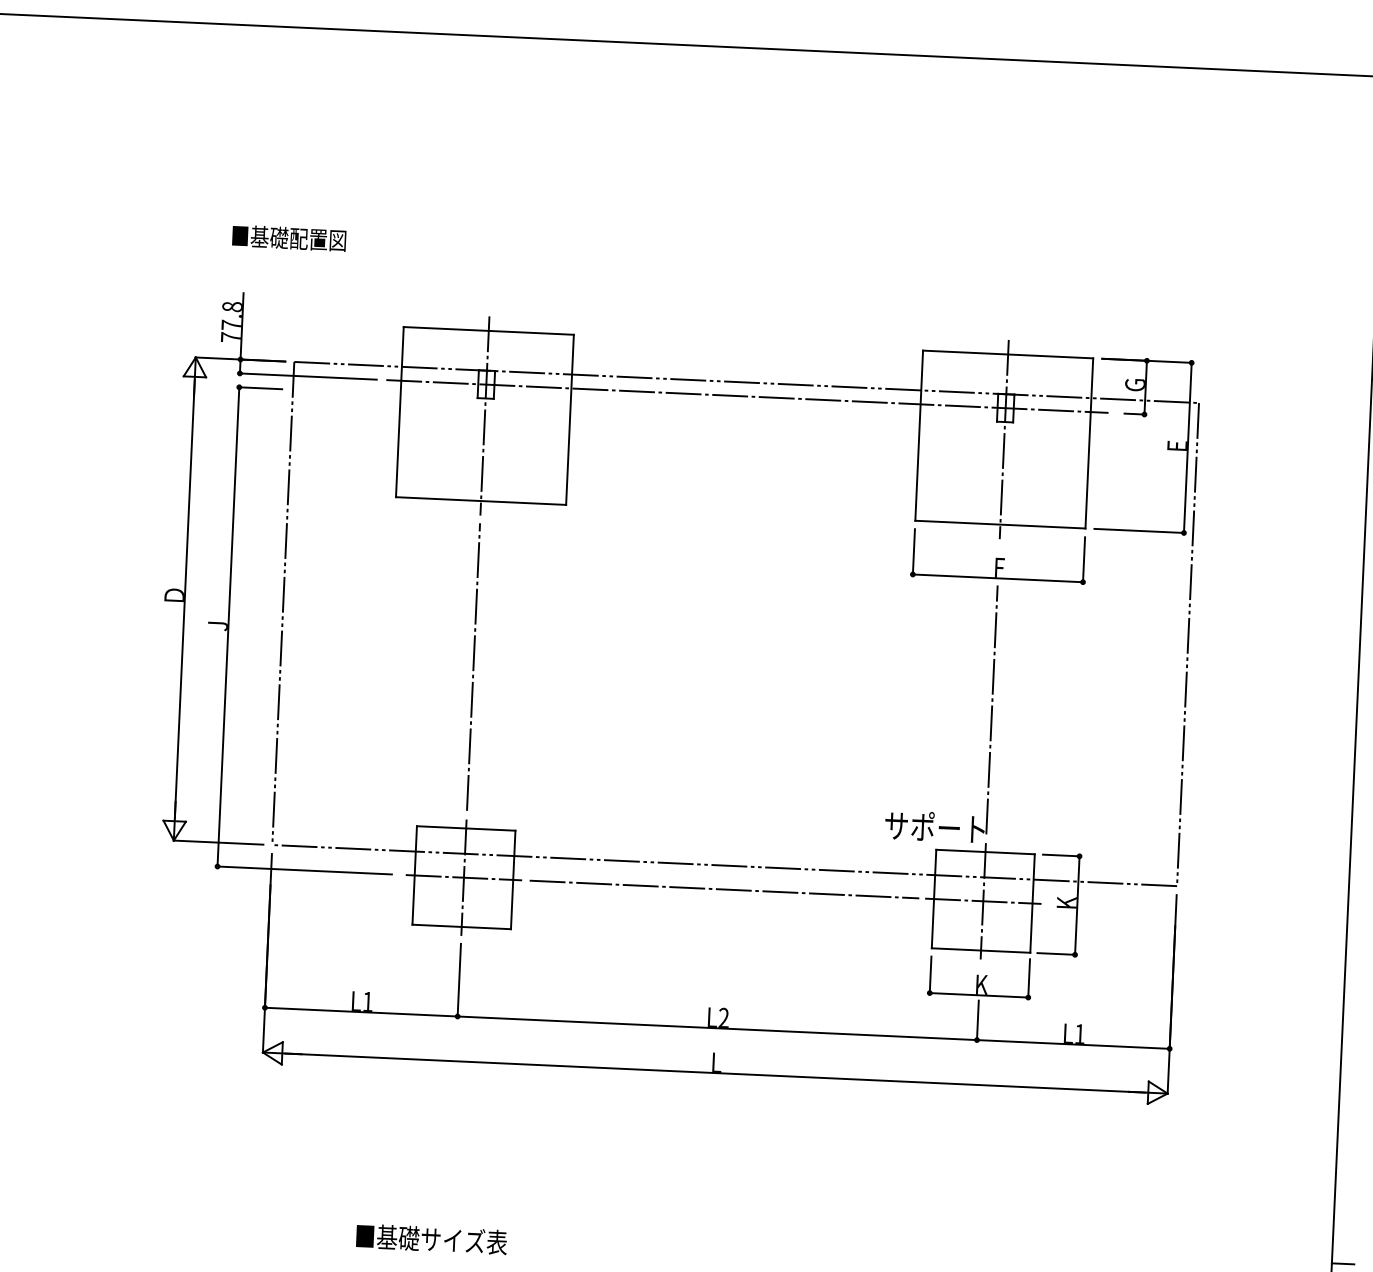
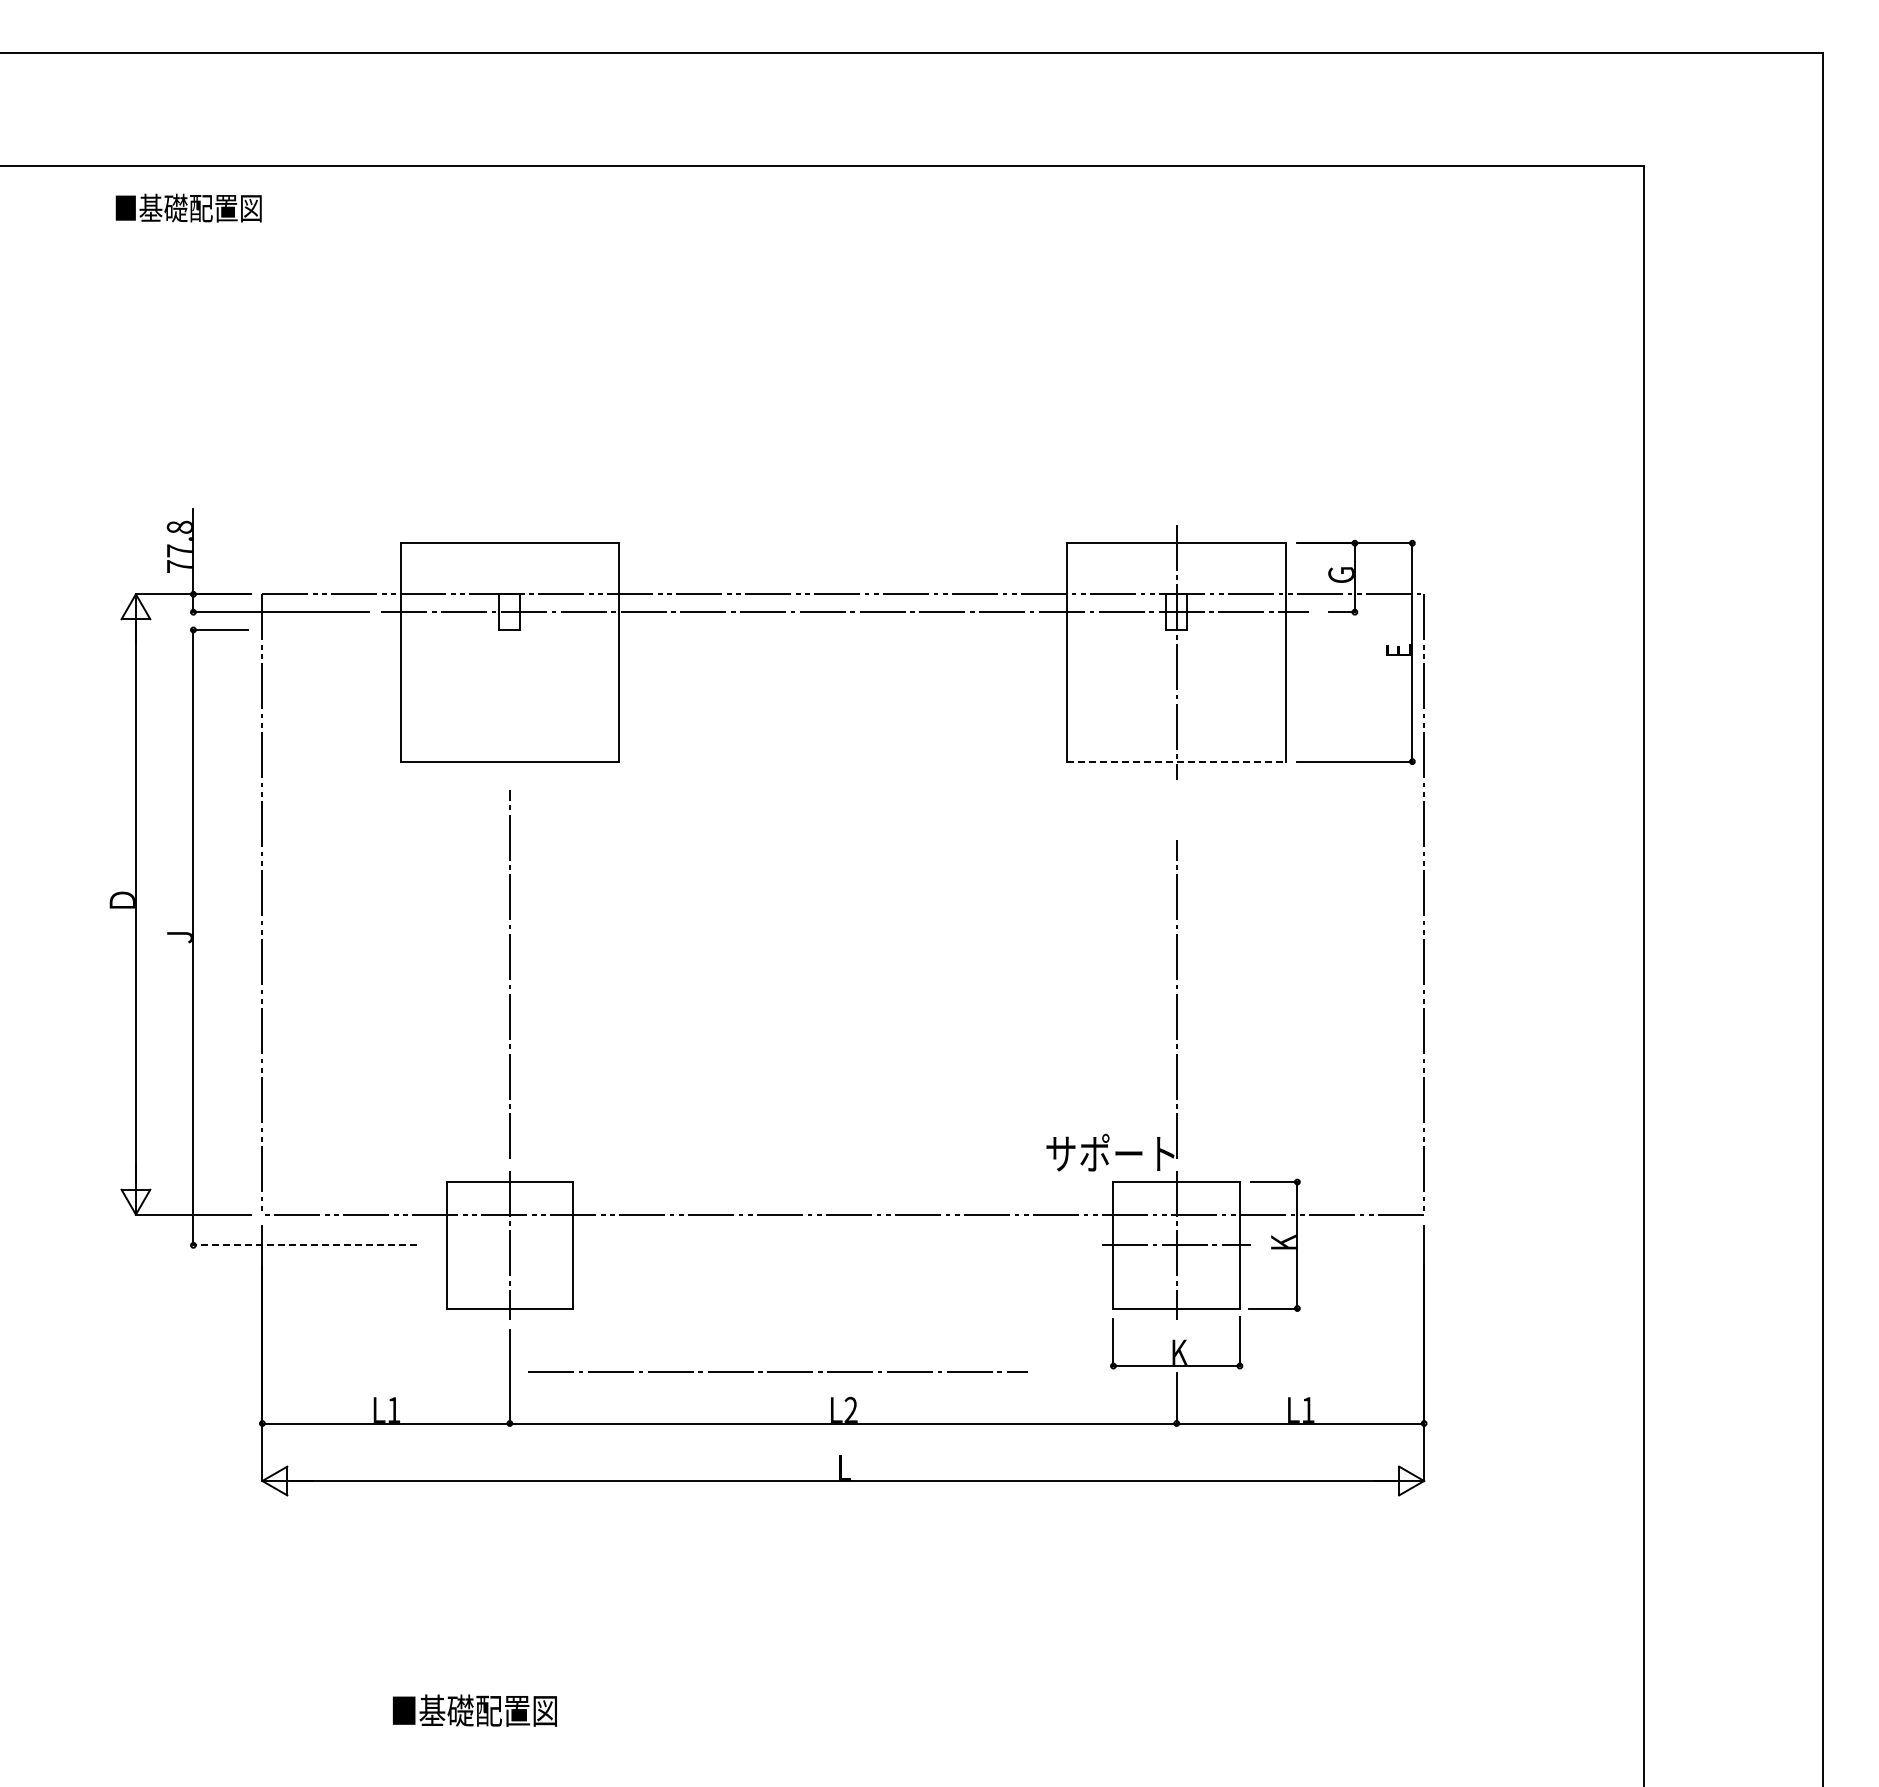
text: (289, 237) -> (188, 207), moved
line: (484, 416) -> (509, 652), removed
line: (1001, 524) -> (1177, 761), solid -> dashed
part: (998, 556) -> (1176, 802), removed
line: (304, 870) -> (304, 1245), solid -> dashed
line: (463, 877) -> (509, 1245), removed
line: (723, 888) -> (777, 1371), moved
text: (464, 1240) -> (531, 1710), ■基礎サイズ表 -> ■基礎配置図
line: (1342, 1263) -> (1658, 1688), removed

